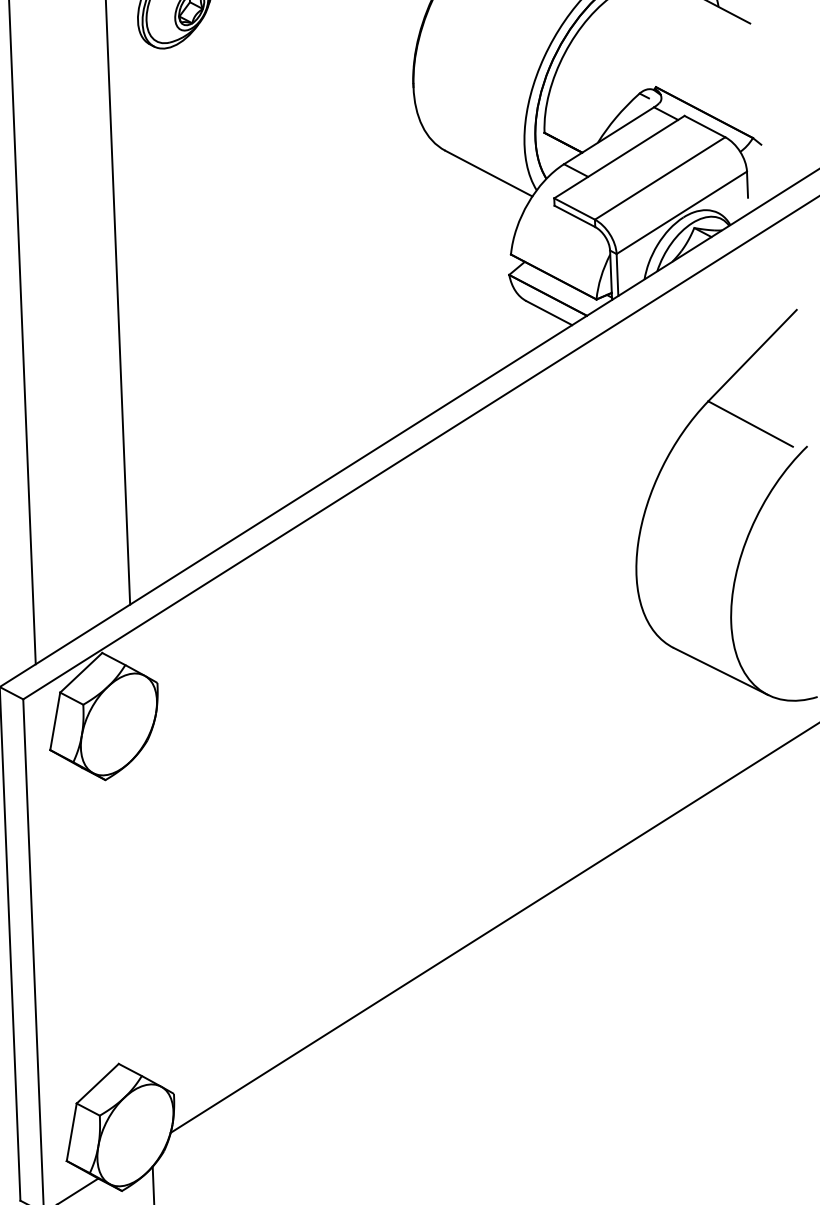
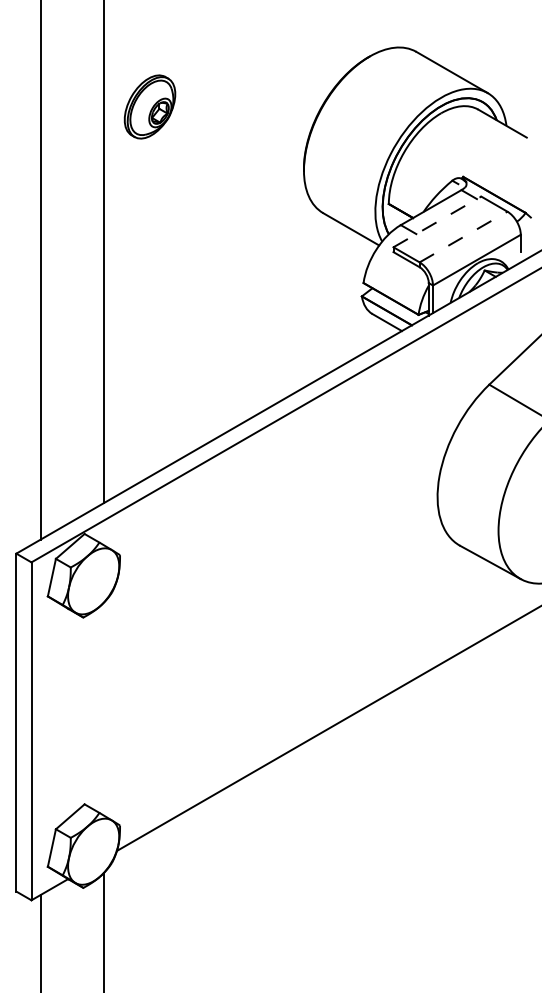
line: (619, 156) -> (437, 221), solid -> dashed
line: (660, 179) -> (463, 237), solid -> dashed

